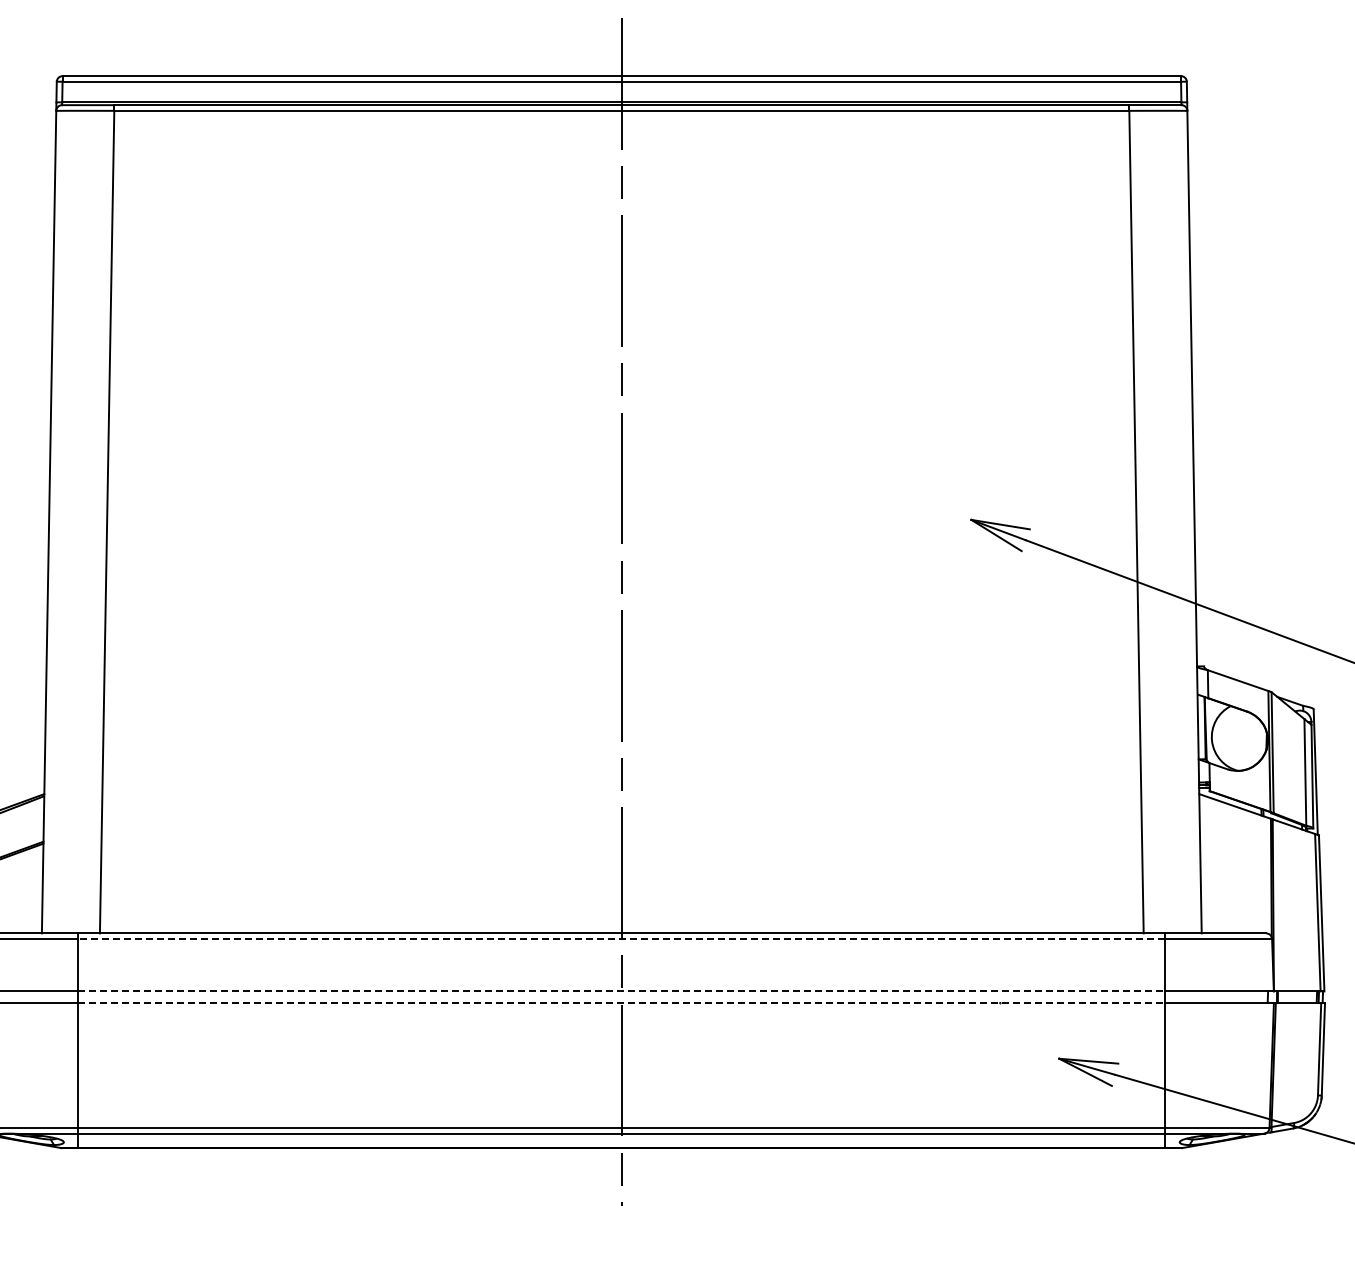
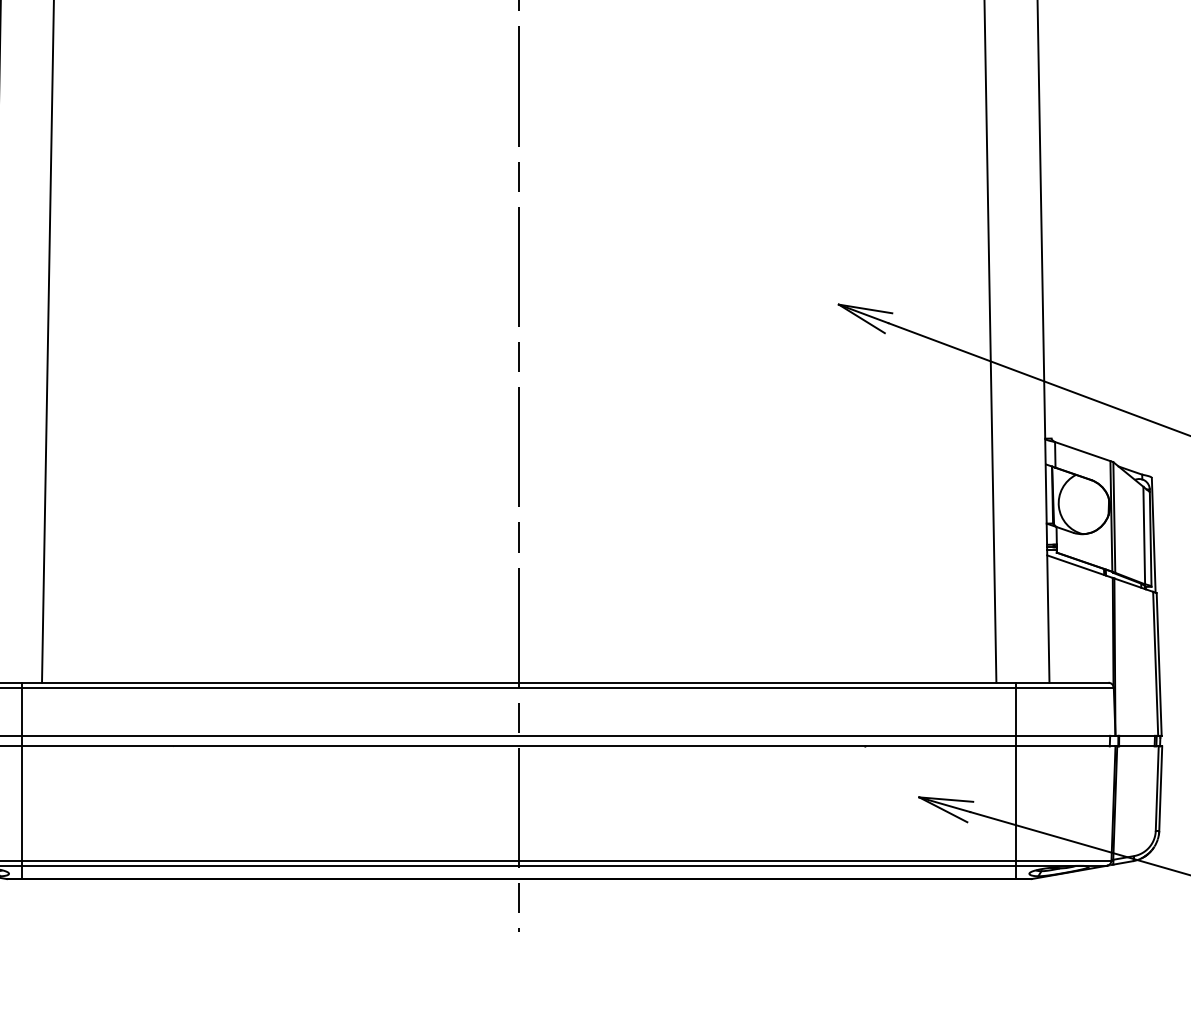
line: (621, 939) -> (518, 688), dashed -> solid
line: (622, 991) -> (519, 735), dashed -> solid
line: (622, 1003) -> (519, 746), dashed -> solid

